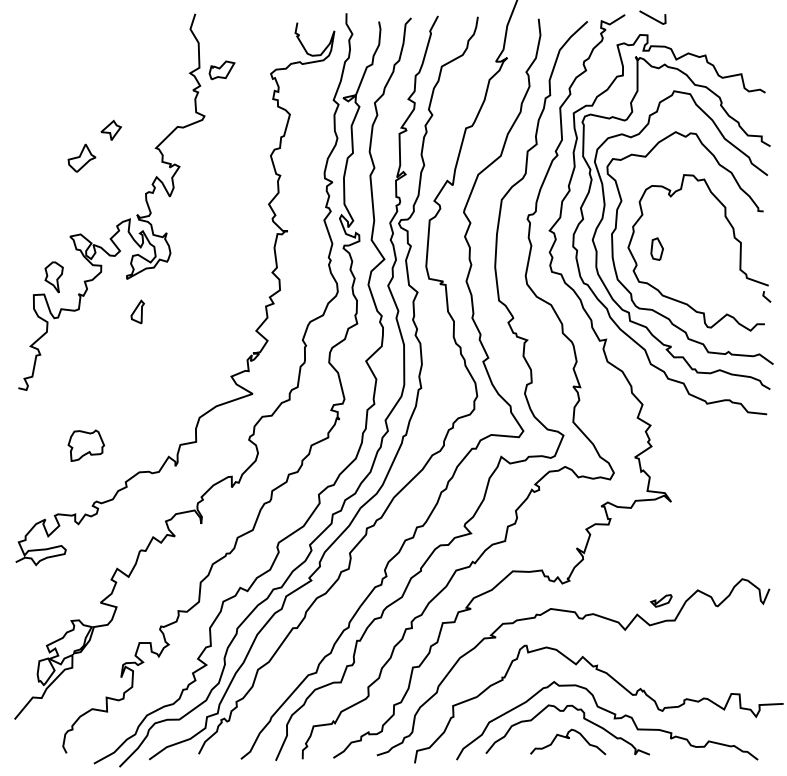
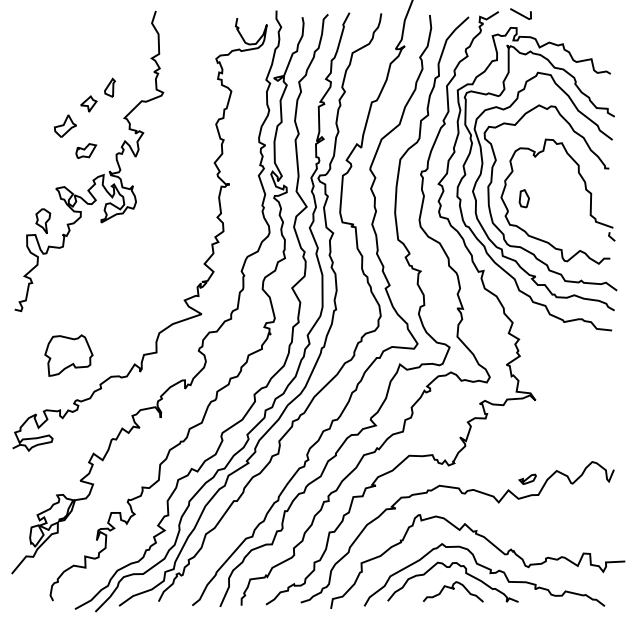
part: (222, 69) -> (86, 150), moved
part: (137, 311) -> (109, 87), moved
part: (85, 445) -> (68, 355), size x1.67

